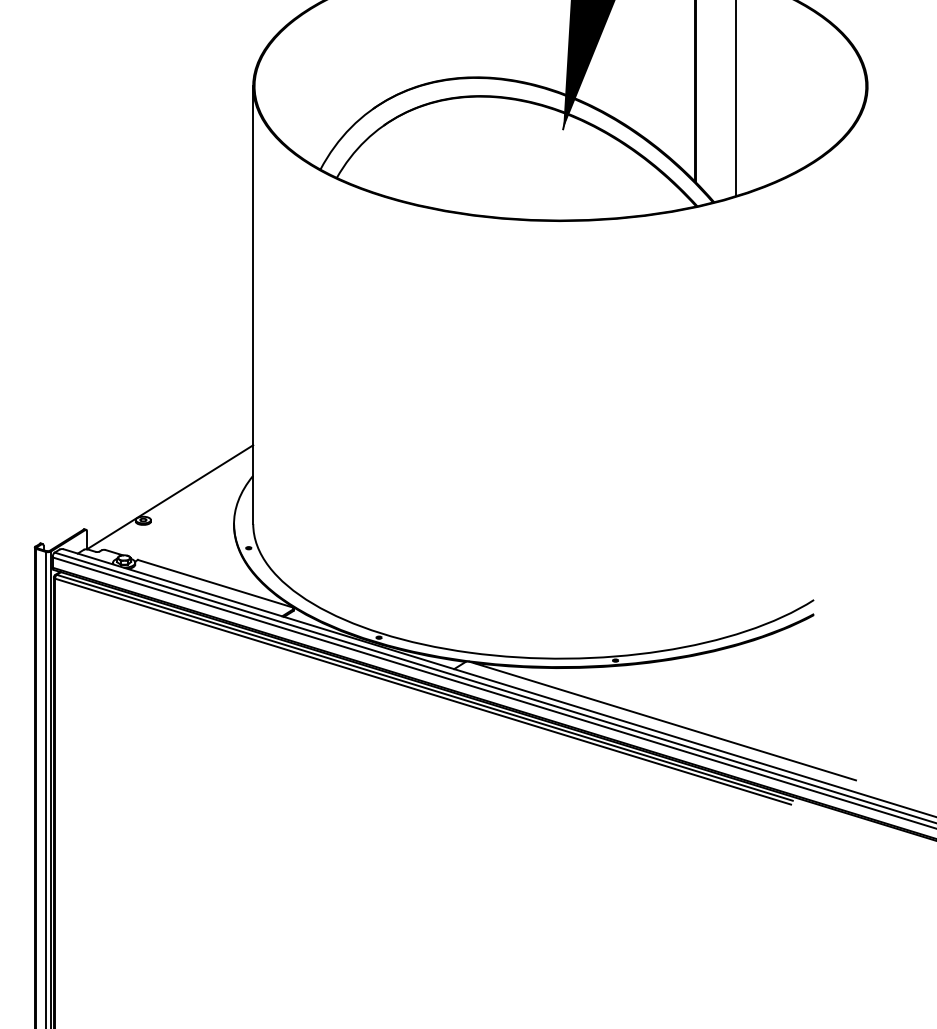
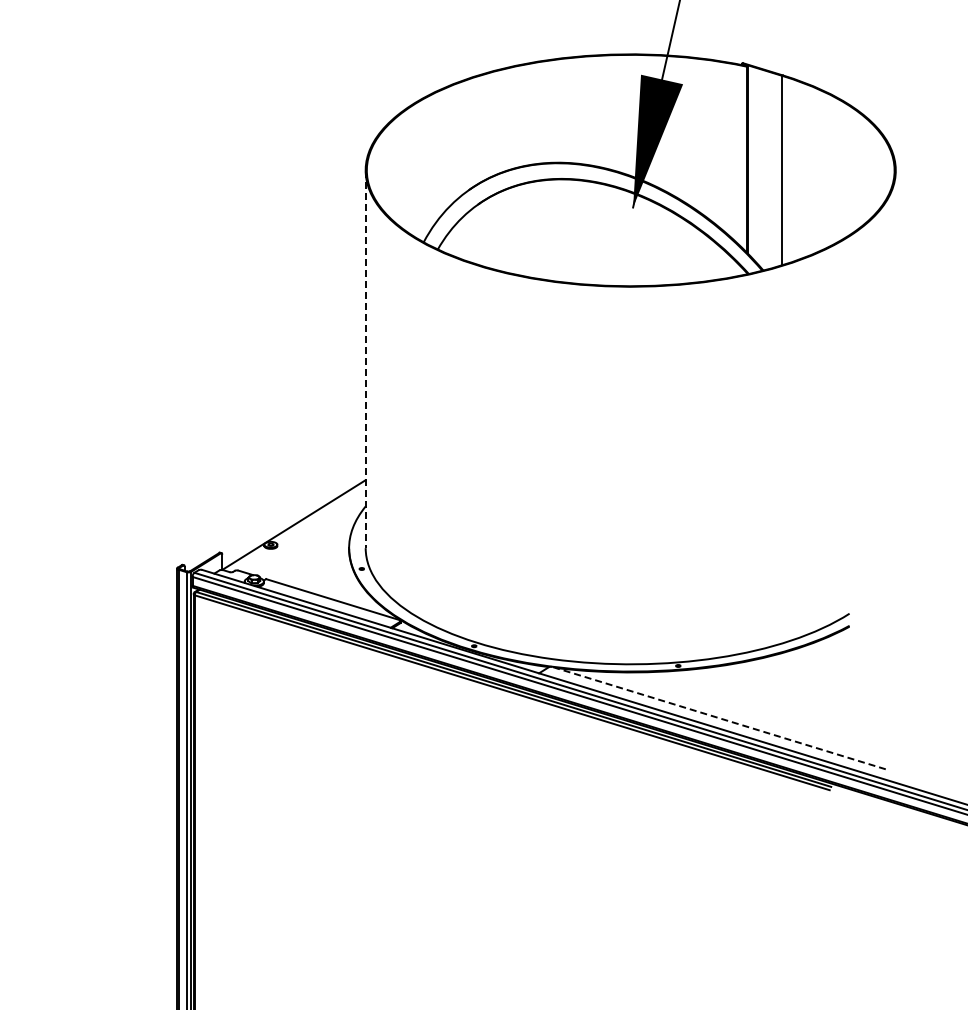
line: (253, 305) -> (365, 359), solid -> dashed
line: (662, 721) -> (718, 718), solid -> dashed

